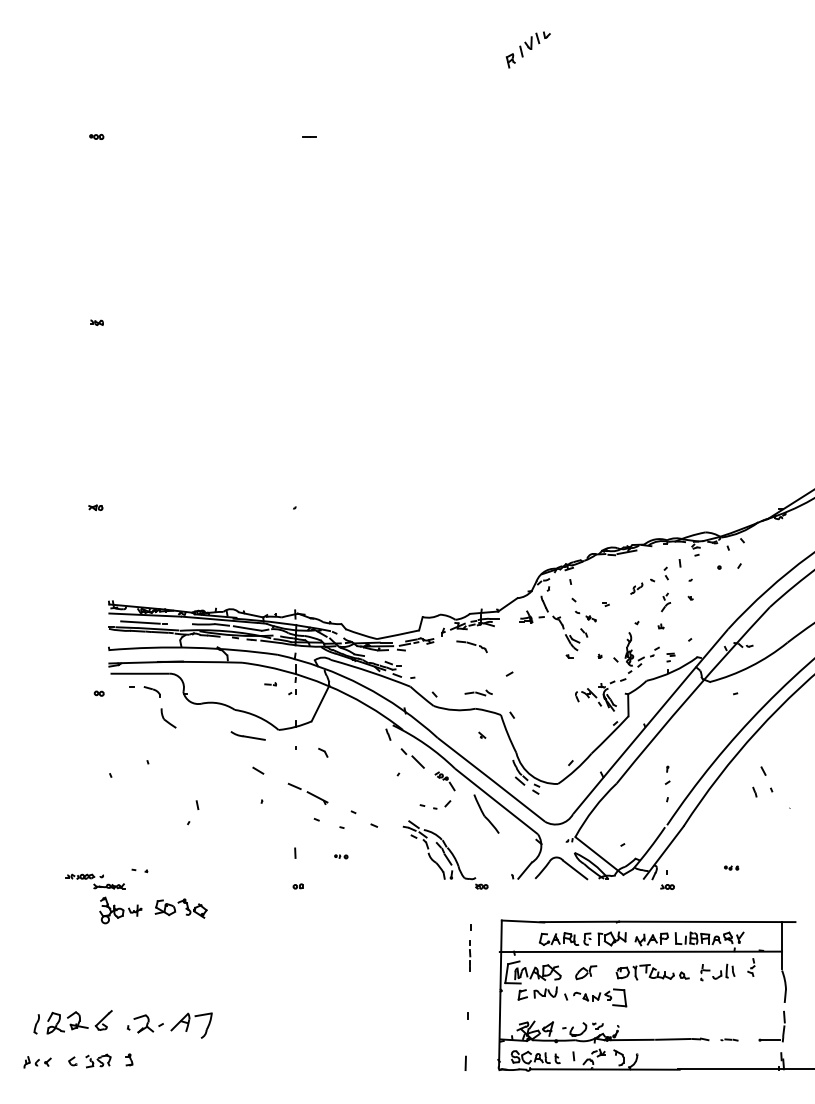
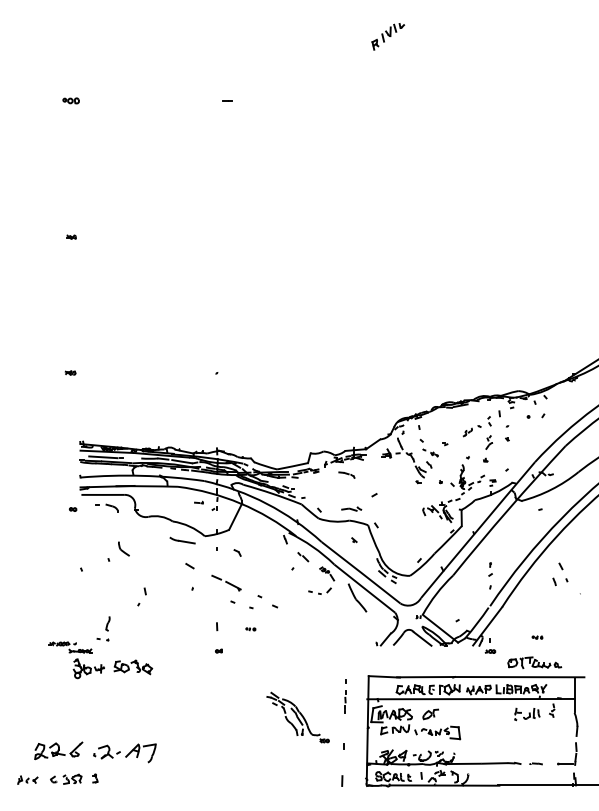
part: (96, 136) -> (71, 100), size x1.6
part: (471, 646) -> (346, 474), size x0.7
part: (168, 718) -> (123, 549), moved
part: (412, 758) -> (303, 557), size x0.6
part: (445, 854) -> (298, 717), moved
part: (652, 972) -> (534, 662), moved
part: (36, 1024) -> (107, 623), moved

